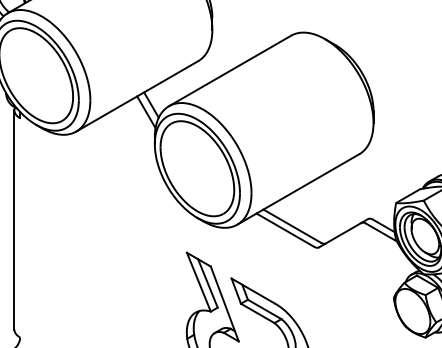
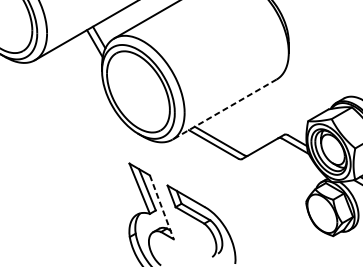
line: (297, 189) -> (223, 109), solid -> dashed
line: (224, 304) -> (161, 207), solid -> dashed

